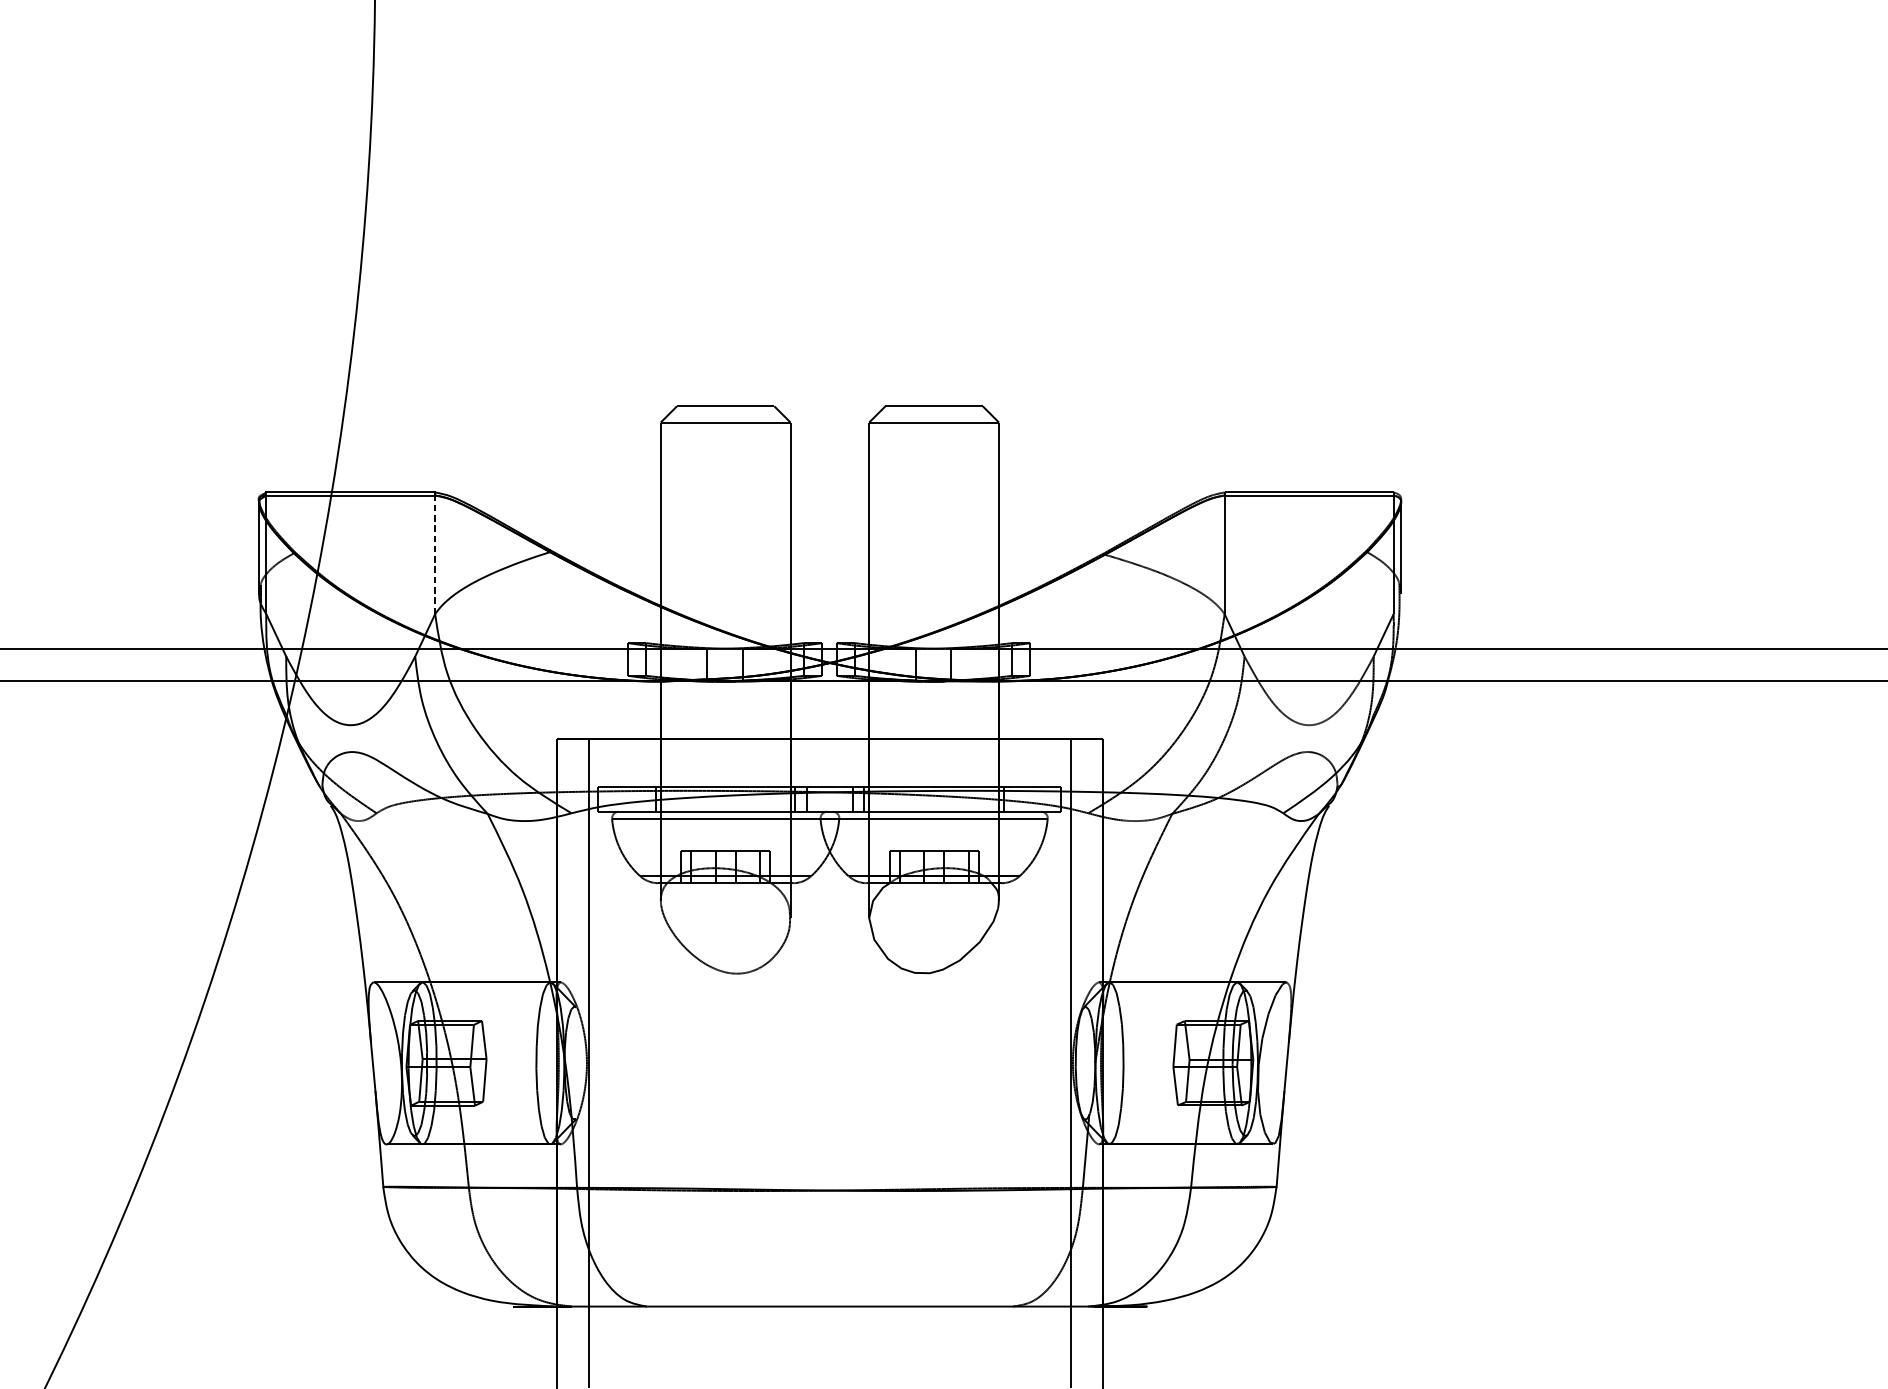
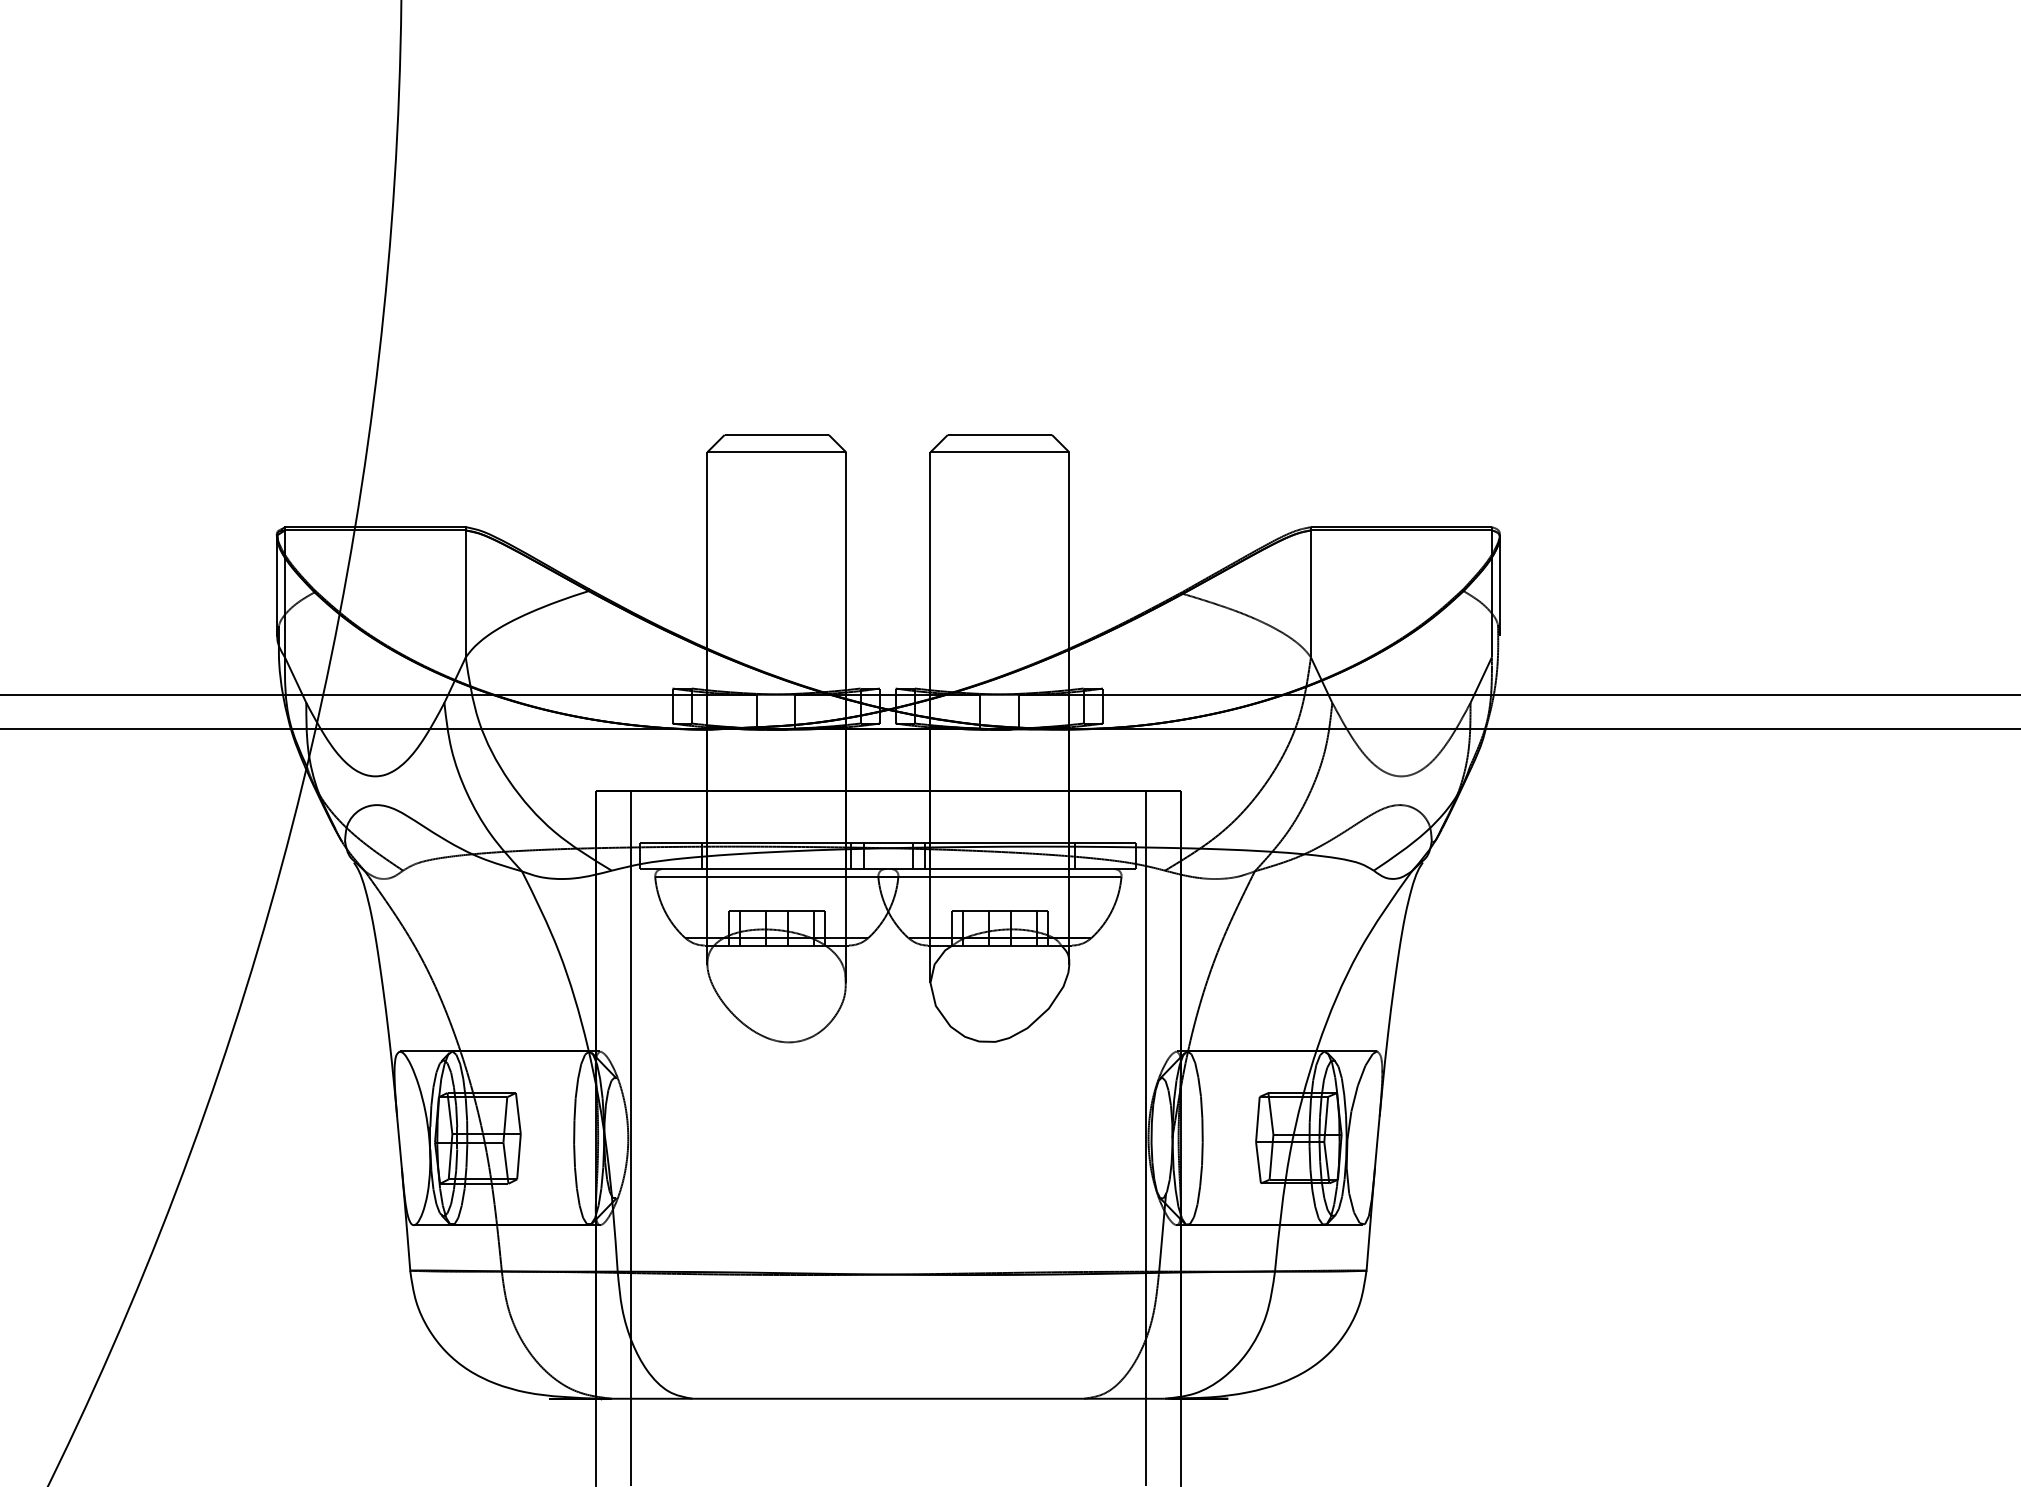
line: (434, 554) -> (465, 593), dashed -> solid

